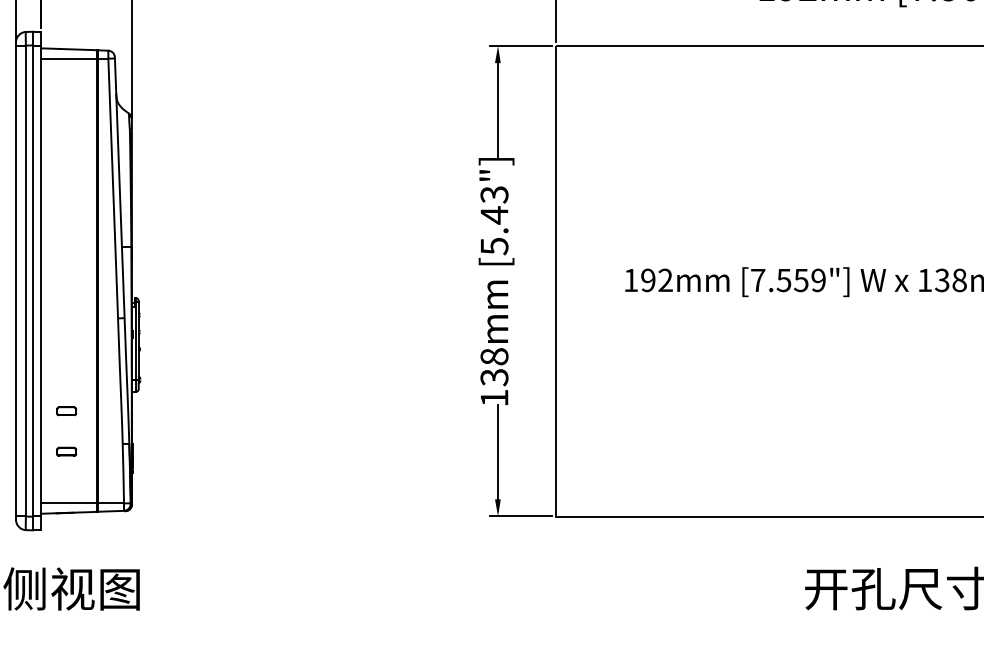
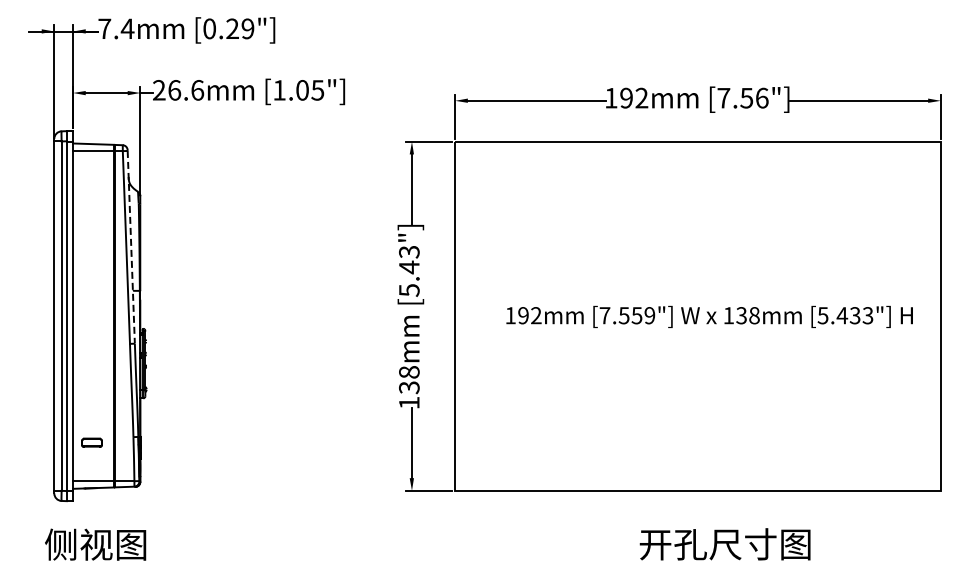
line: (120, 188) -> (131, 247), solid -> dashed
part: (66, 410) -> (91, 412), removed
part: (66, 451) -> (91, 442), size x1.4

